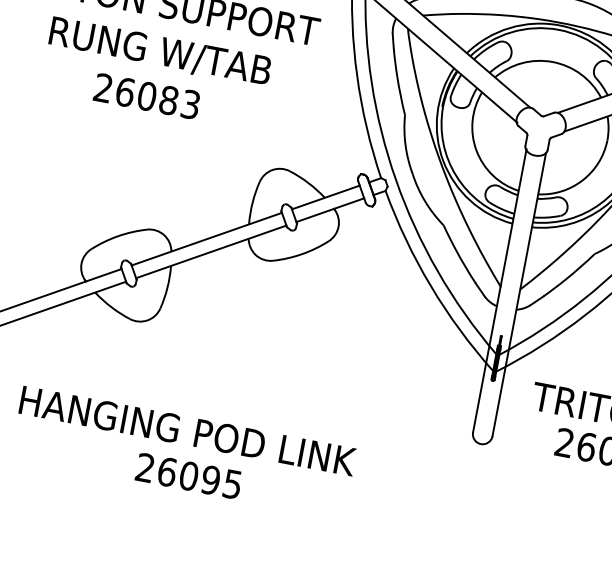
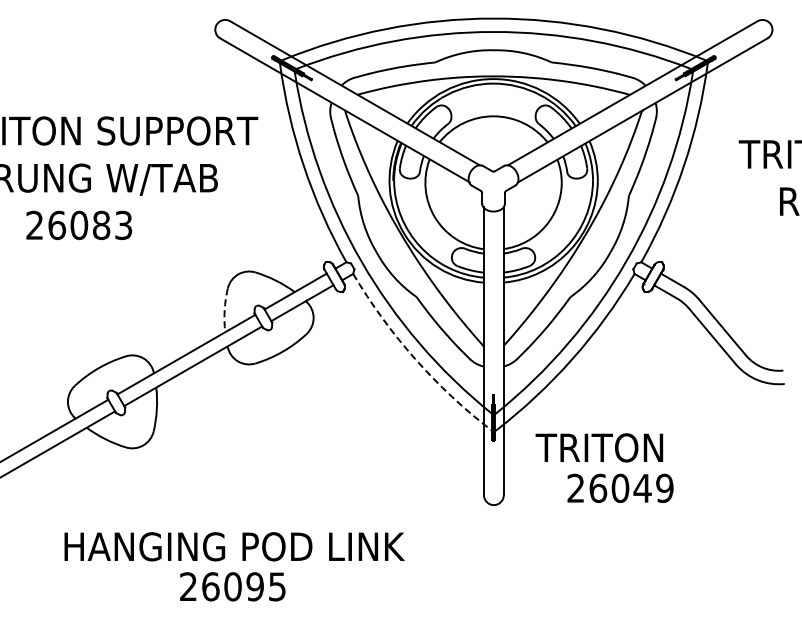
text: (147, 95) -> (79, 224), moved
arc: (252, 202) -> (224, 310), solid -> dashed
arc: (430, 286) -> (415, 359), solid -> dashed
text: (187, 430) -> (234, 546), moved
text: (188, 475) -> (232, 586), moved

